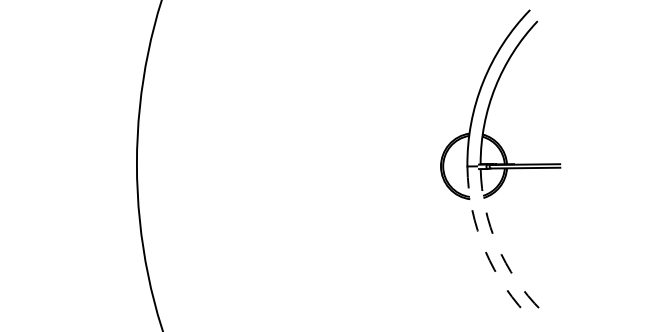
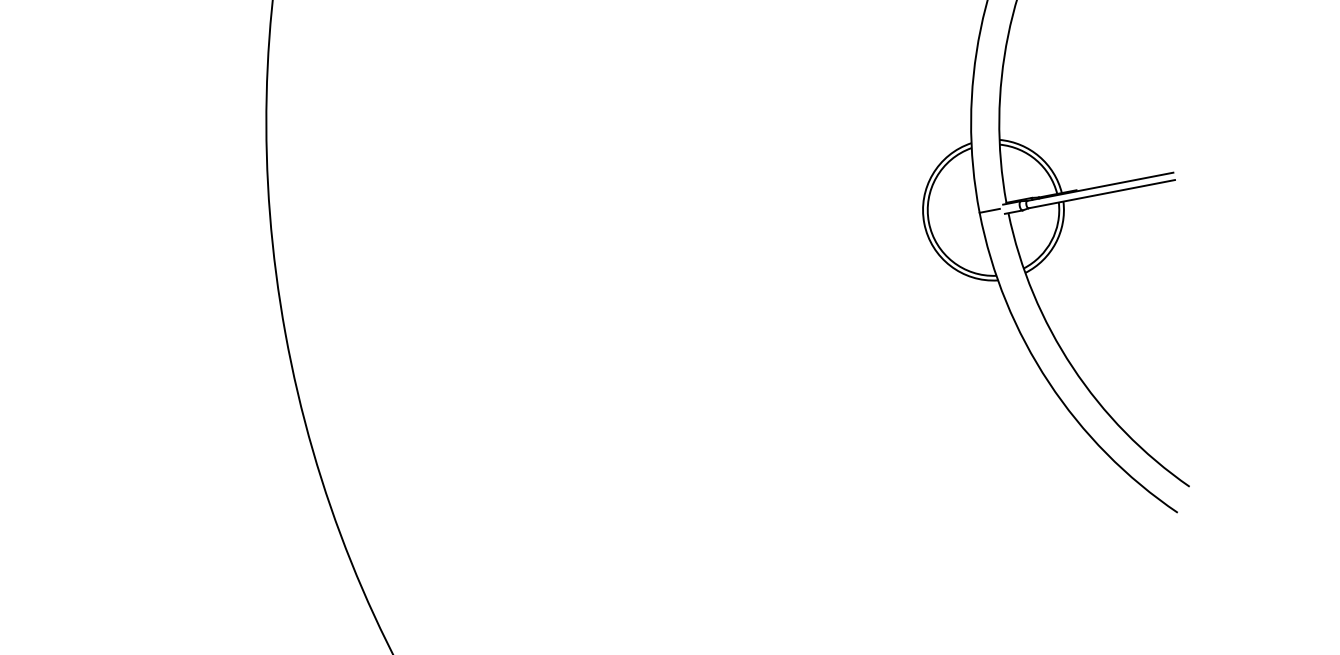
arc: (497, 245) -> (1072, 367), dashed -> solid
arc: (485, 250) -> (1049, 382), dashed -> solid

